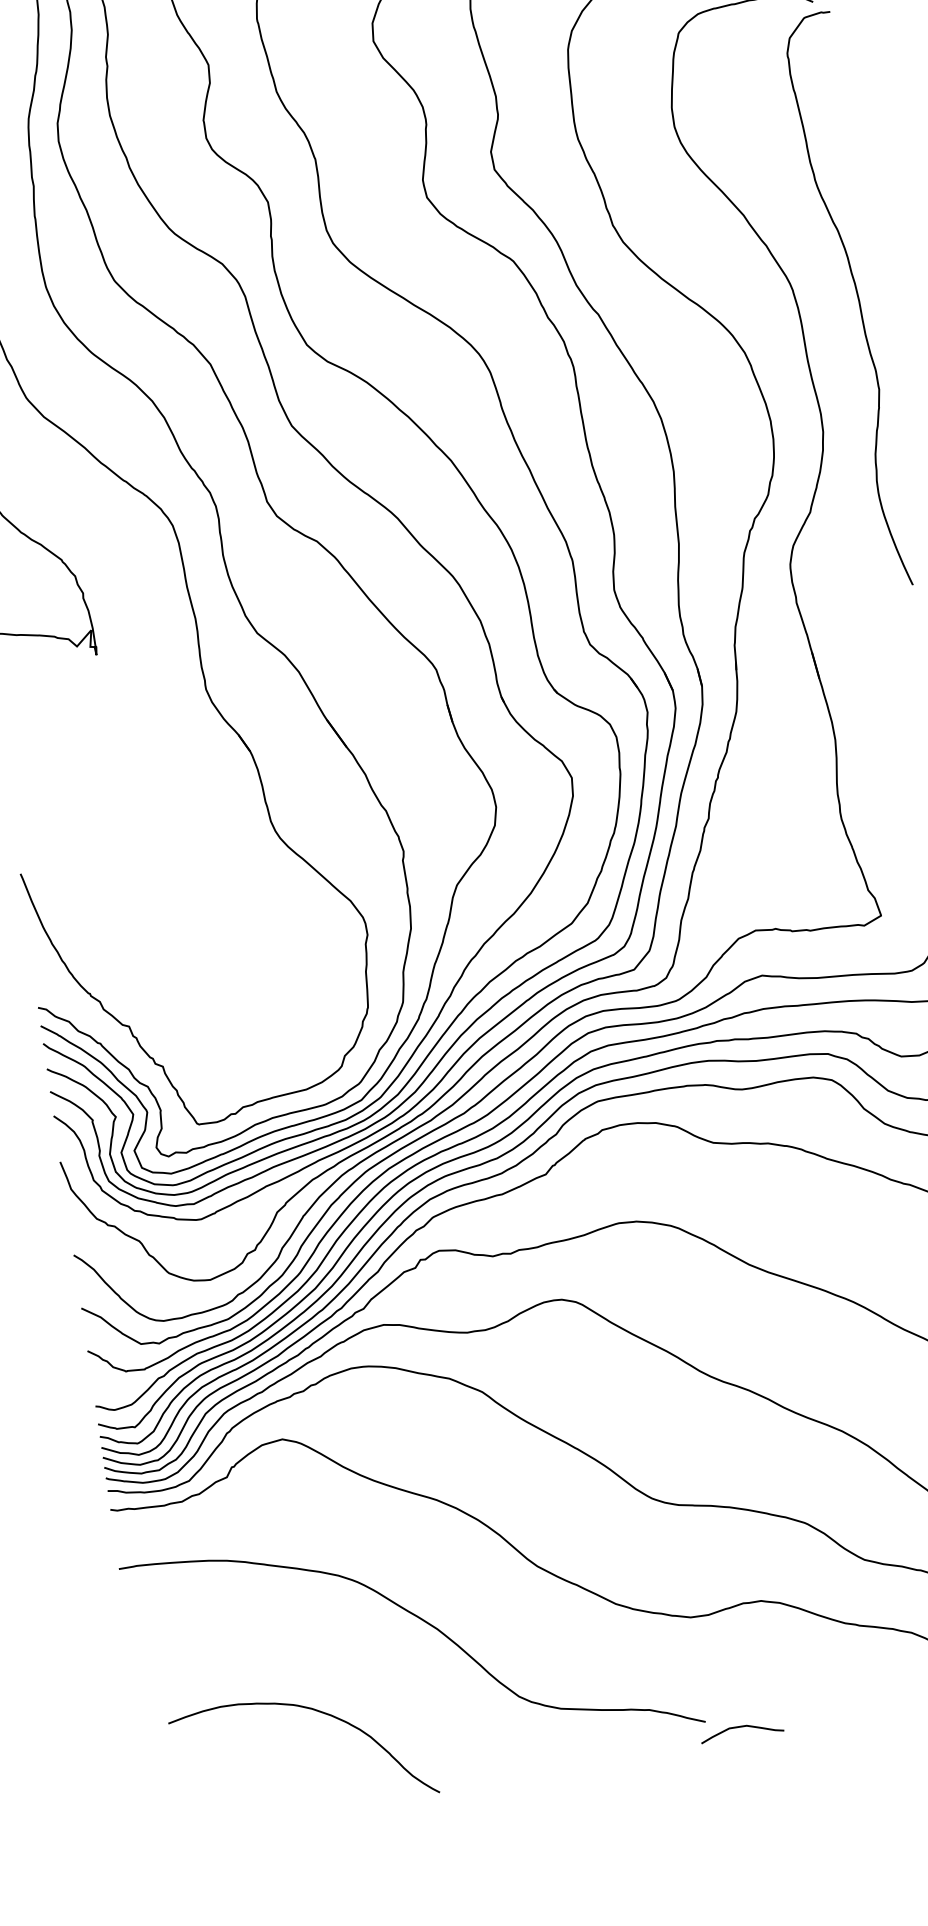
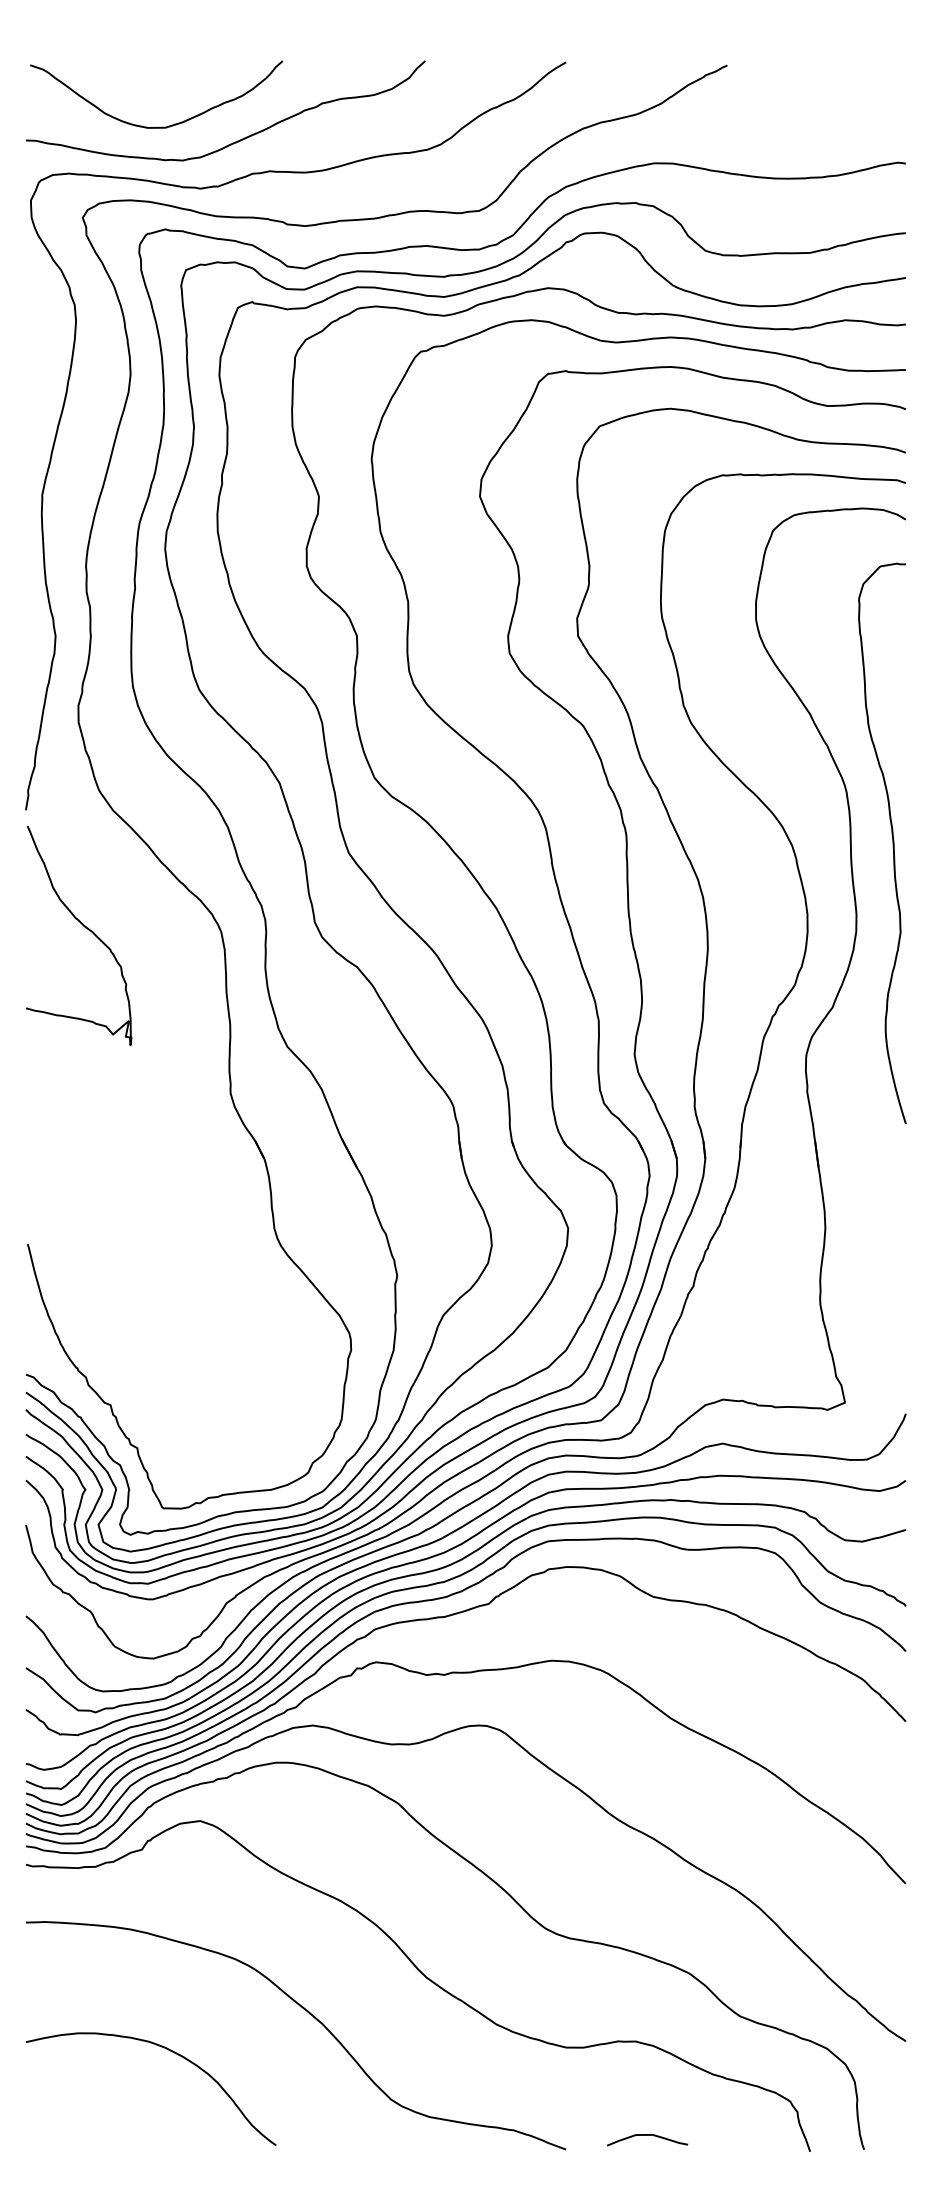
curve: (857, 298) -> (892, 842), moved
curve: (317, 1711) -> (170, 2051), moved
curve: (741, 1727) -> (647, 2135), moved

